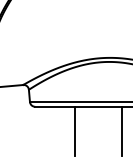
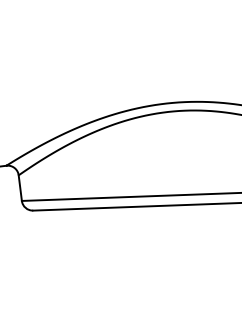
line: (74, 131) -> (117, 259), removed
line: (122, 131) -> (218, 255), removed

